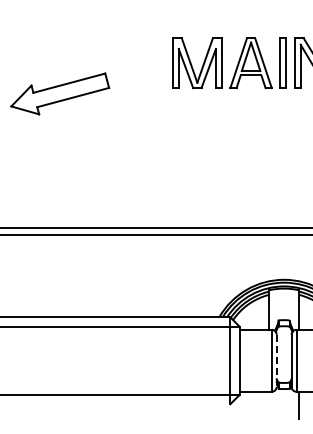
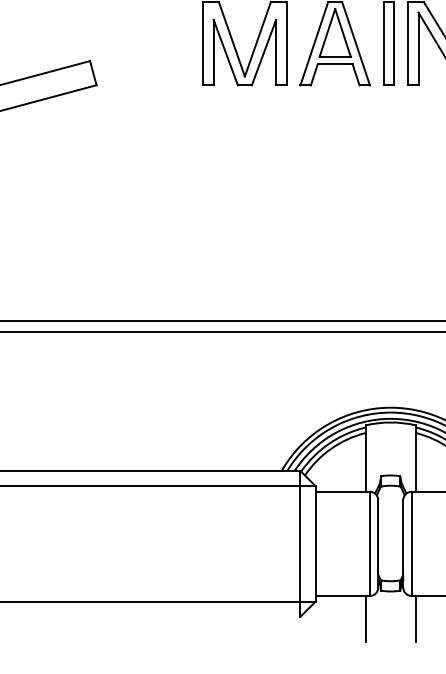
line: (276, 361) -> (377, 545), dashed -> solid
line: (269, 404) -> (366, 617), added

